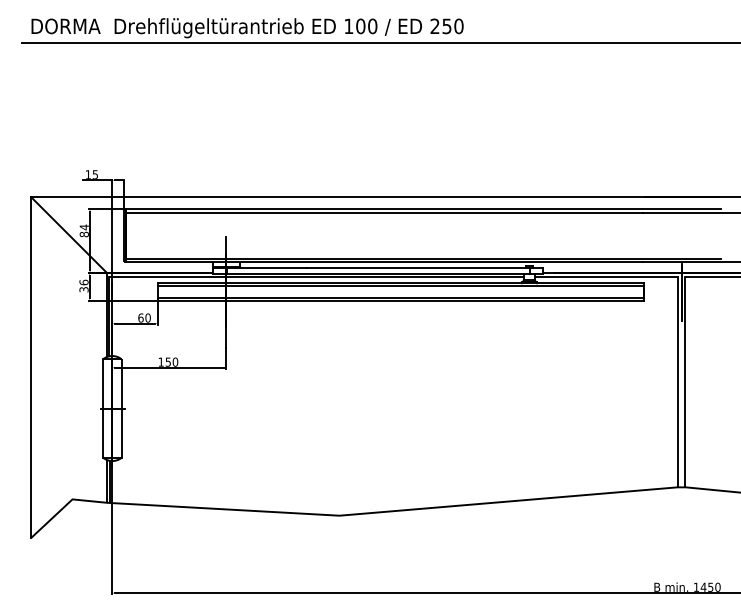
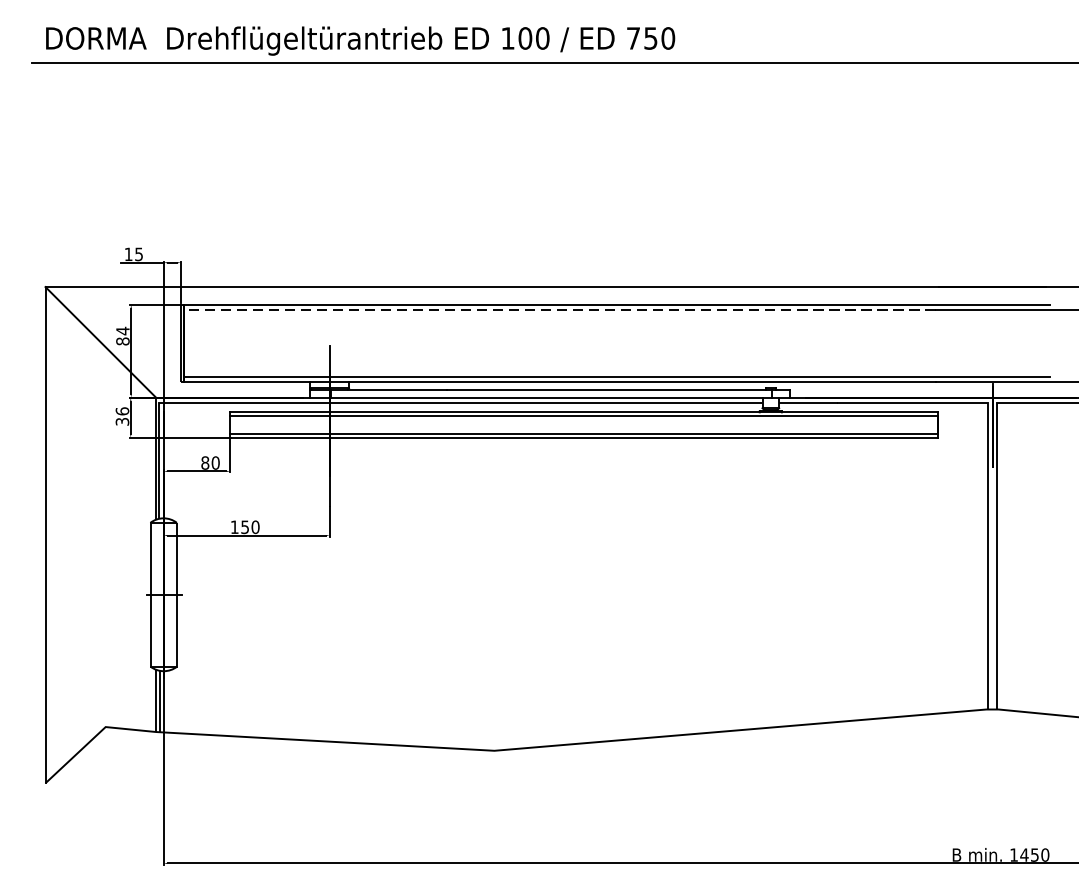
text: (434, 25) -> (632, 37), 250 -> 750
line: (383, 213) -> (558, 310), solid -> dashed
text: (140, 317) -> (204, 462), 60 -> 80

